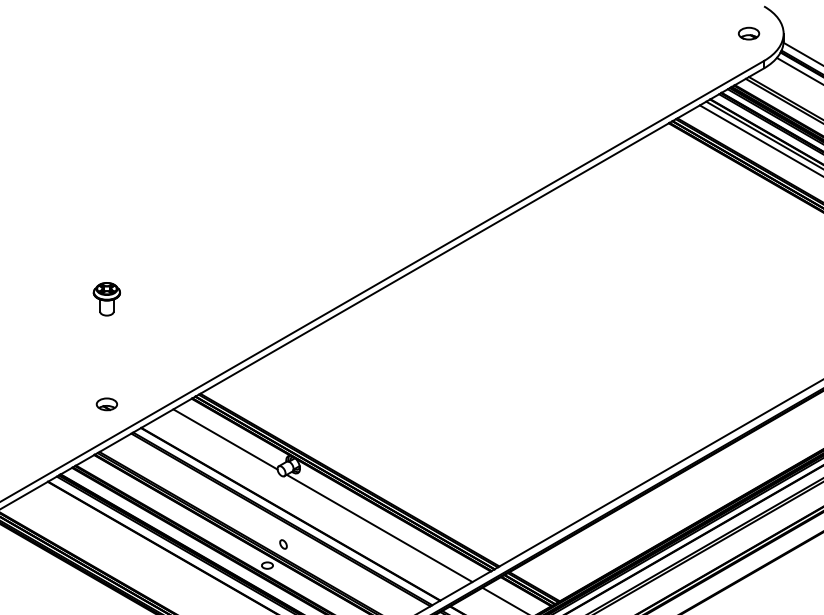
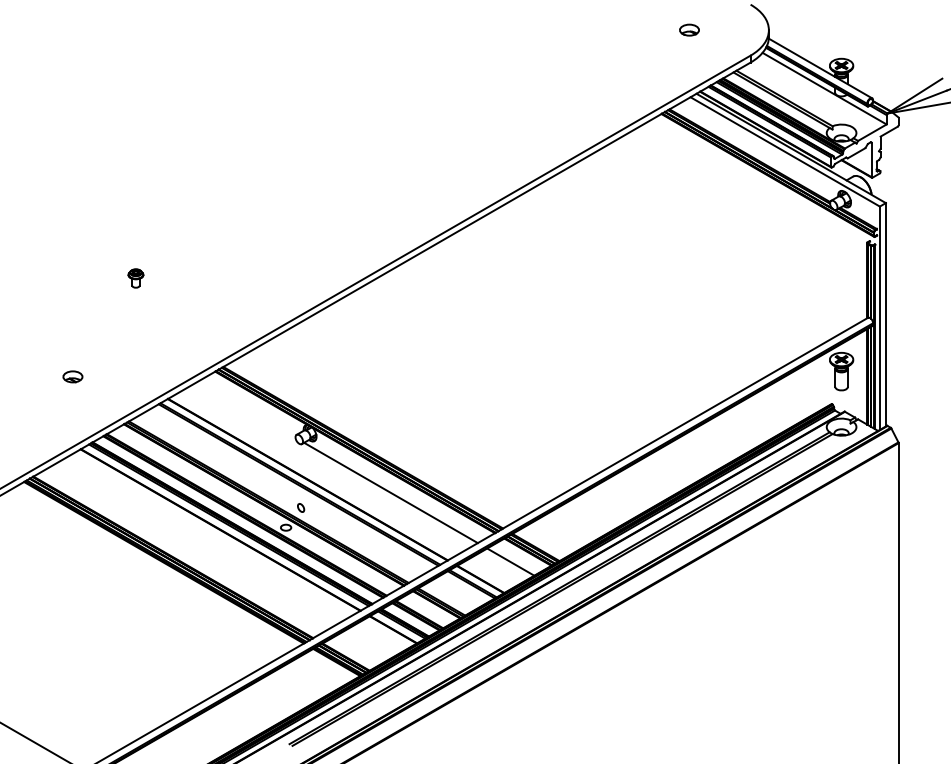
part: (749, 32) -> (689, 29), moved
part: (106, 299) -> (135, 278), size x0.6
part: (106, 403) -> (72, 376), moved
line: (225, 439) -> (246, 409), removed

